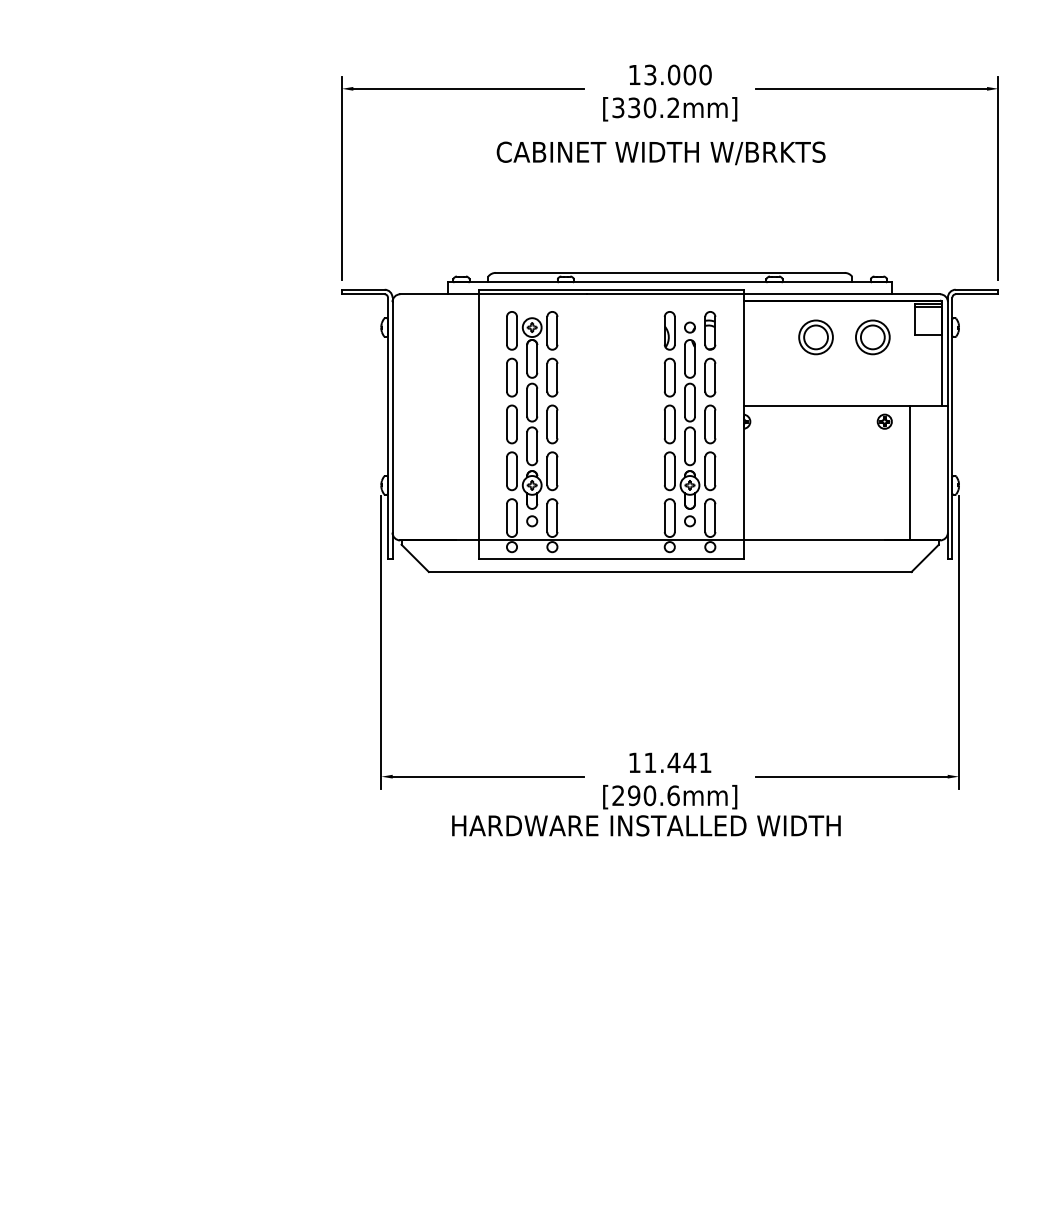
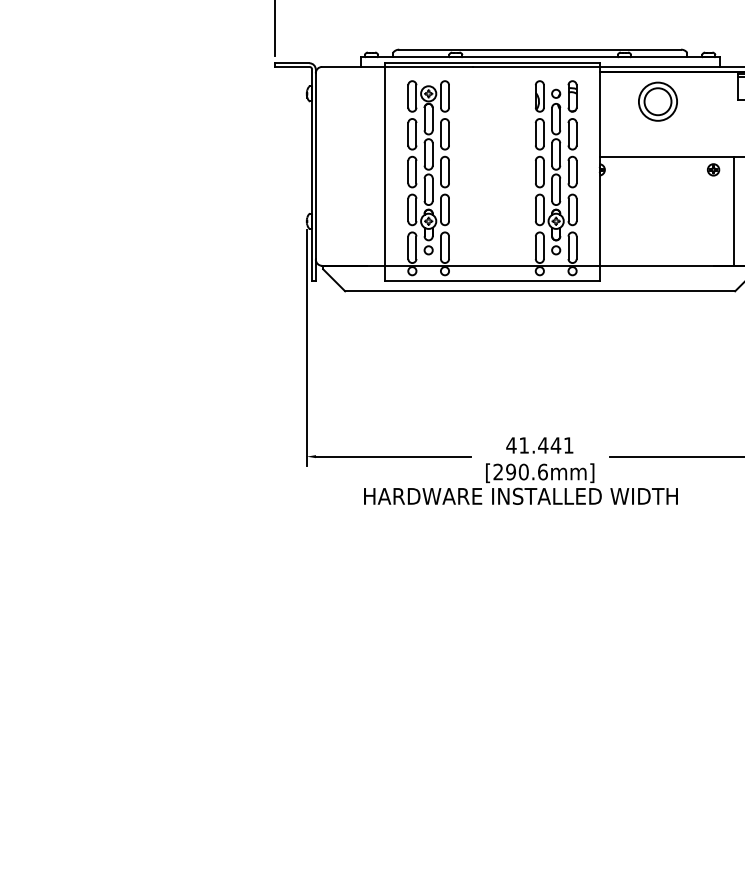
part: (815, 337) -> (657, 101), size x1.4
part: (872, 337) -> (703, 101), removed
text: (634, 762) -> (511, 445), 11.441 -> 41.441

